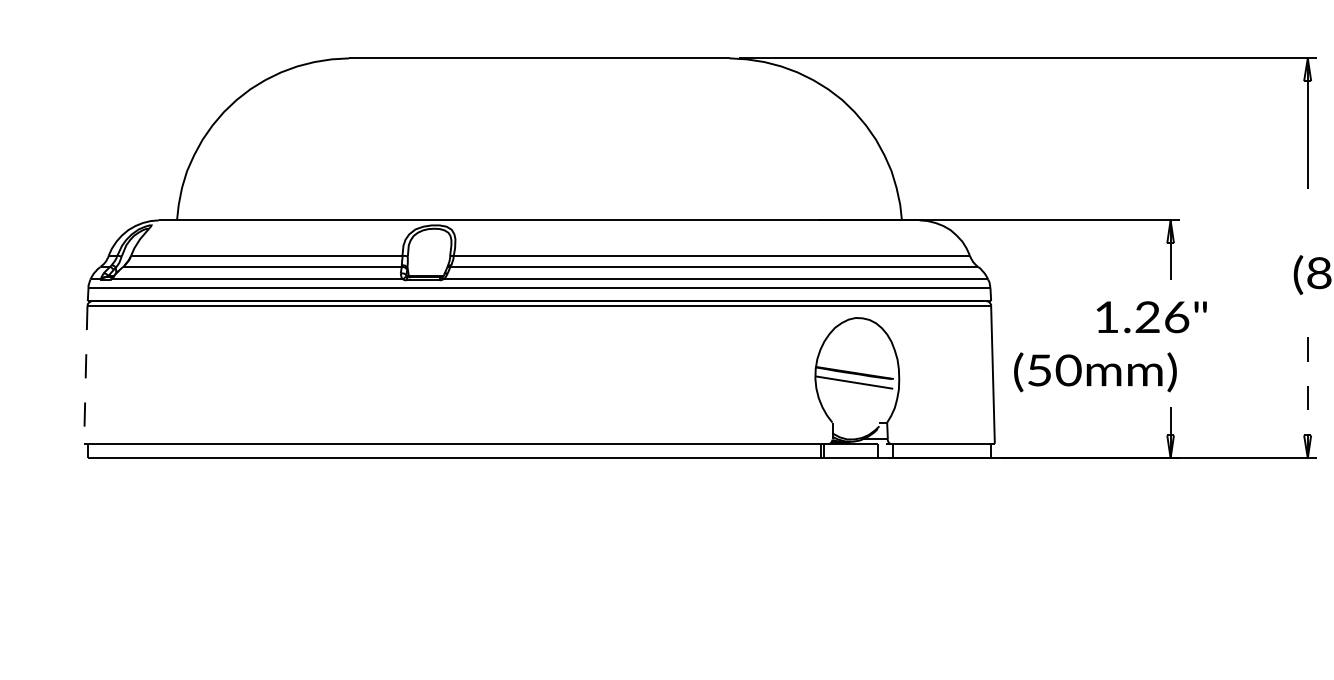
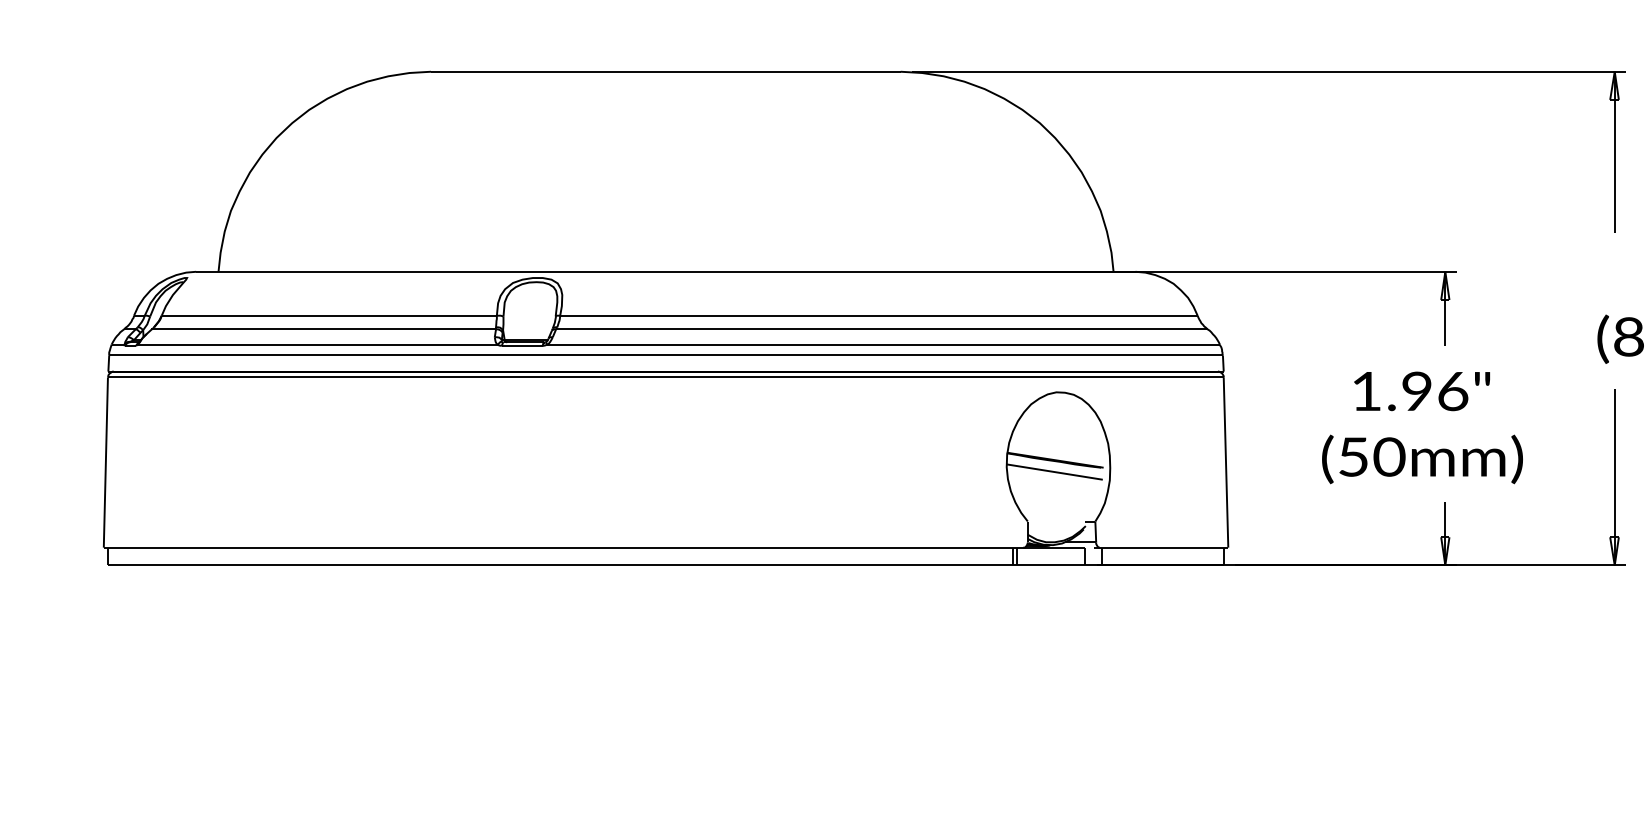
text: (1147, 317) -> (1416, 391), 1.26" -> 1.96"
text: (1095, 372) -> (1422, 459), moved
line: (85, 375) -> (105, 463), dashed -> solid
line: (1307, 386) -> (1614, 476), dashed -> solid

